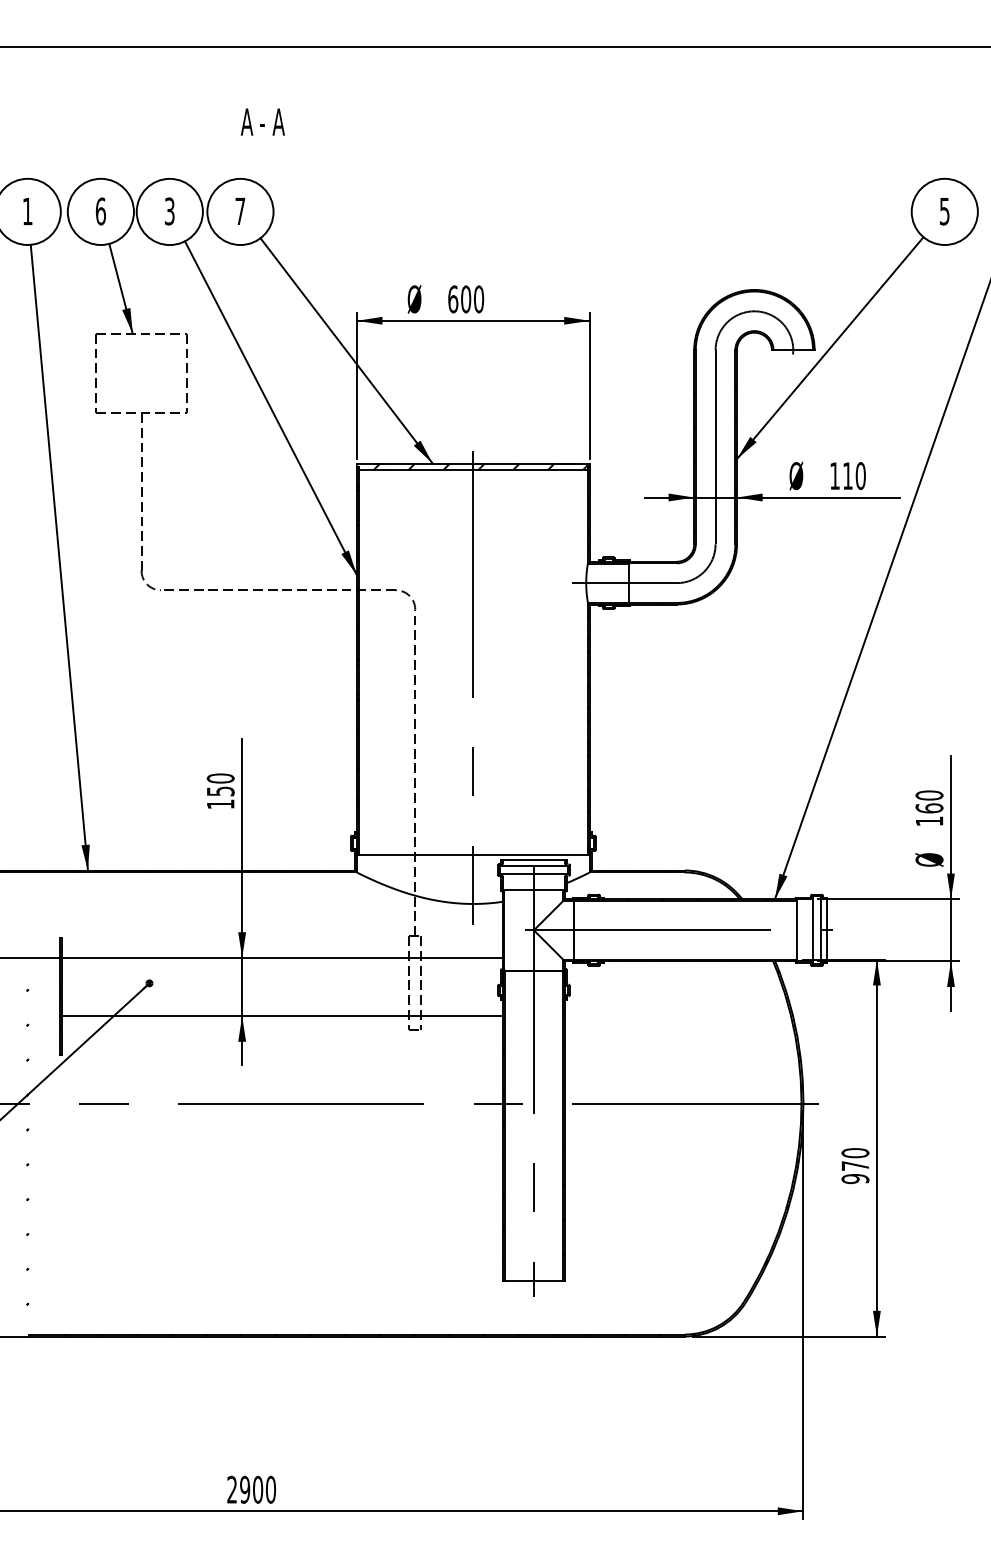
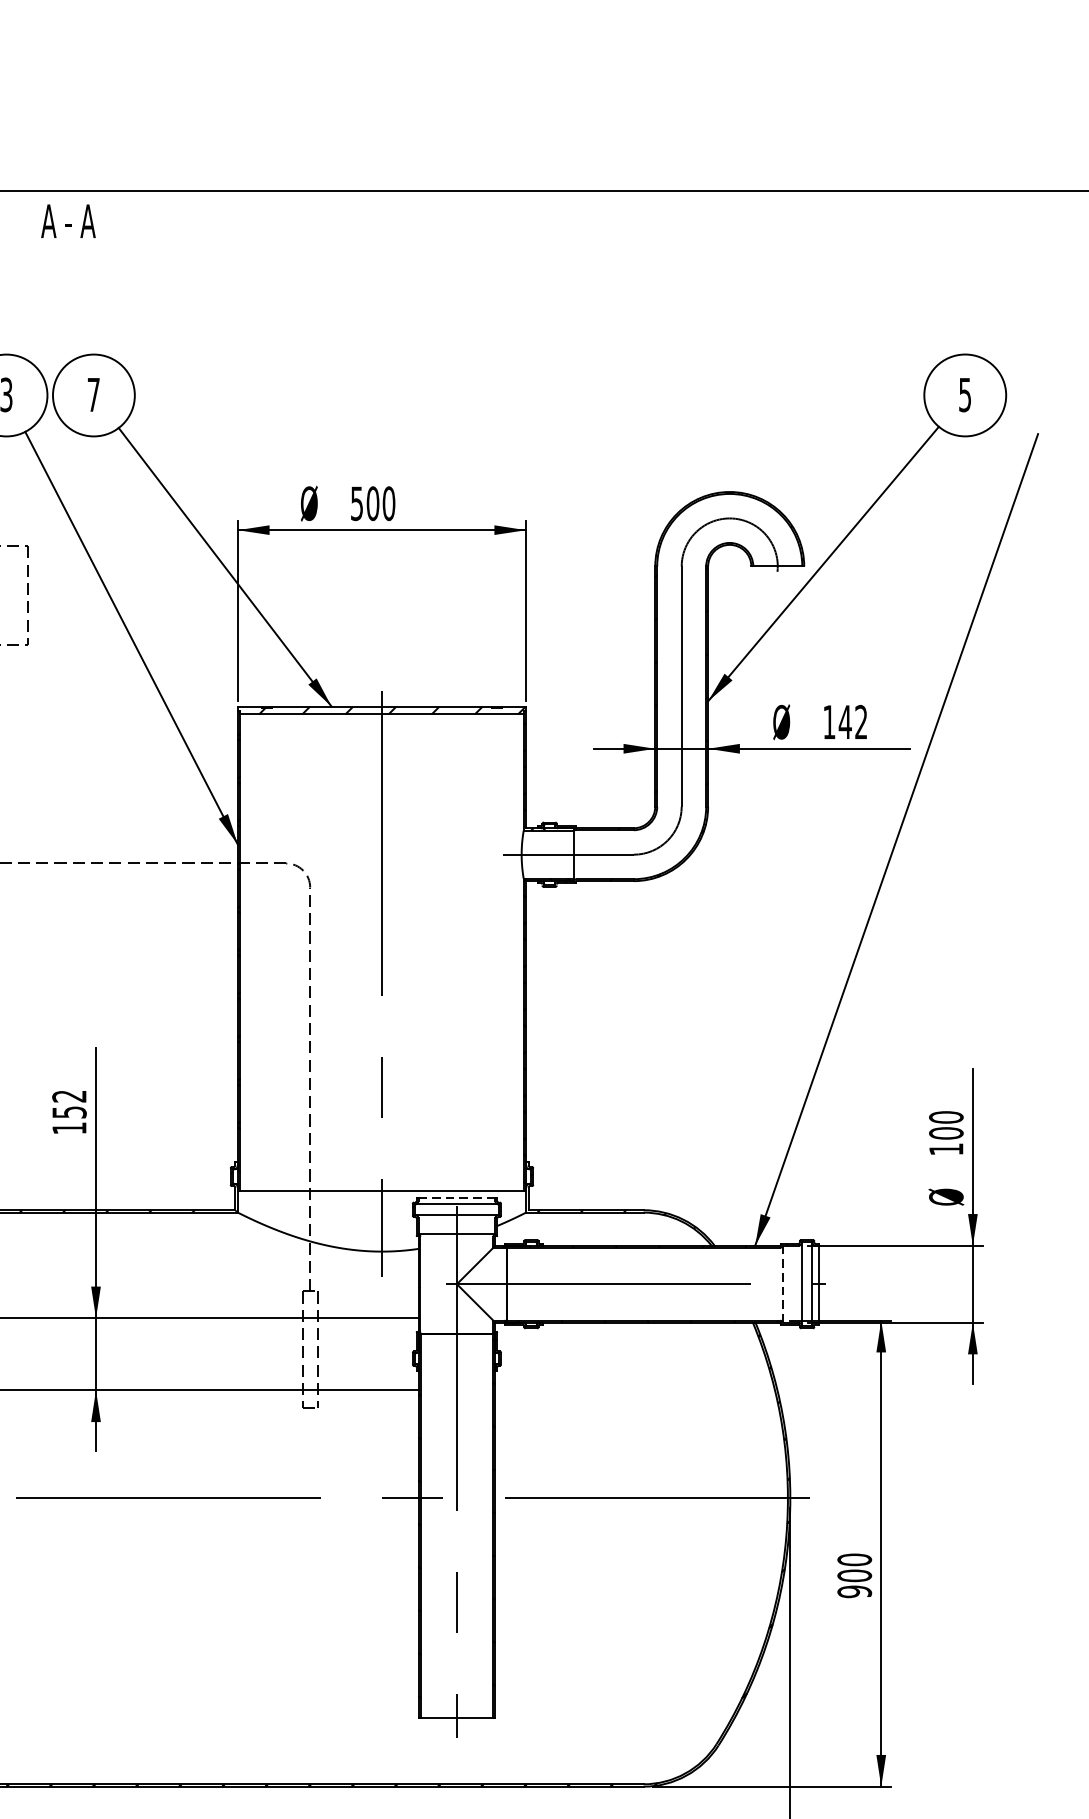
text: (262, 121) -> (67, 220), moved
text: (453, 299) -> (357, 503), 600 -> 500
text: (853, 476) -> (852, 722), 110 -> 142
text: (220, 778) -> (69, 1096), 150 -> 152
text: (929, 808) -> (946, 1133), 160 -> 100
line: (534, 860) -> (457, 1197), solid -> dashed
line: (797, 930) -> (783, 1284), solid -> dashed
text: (855, 1166) -> (854, 1576), 970 -> 900

